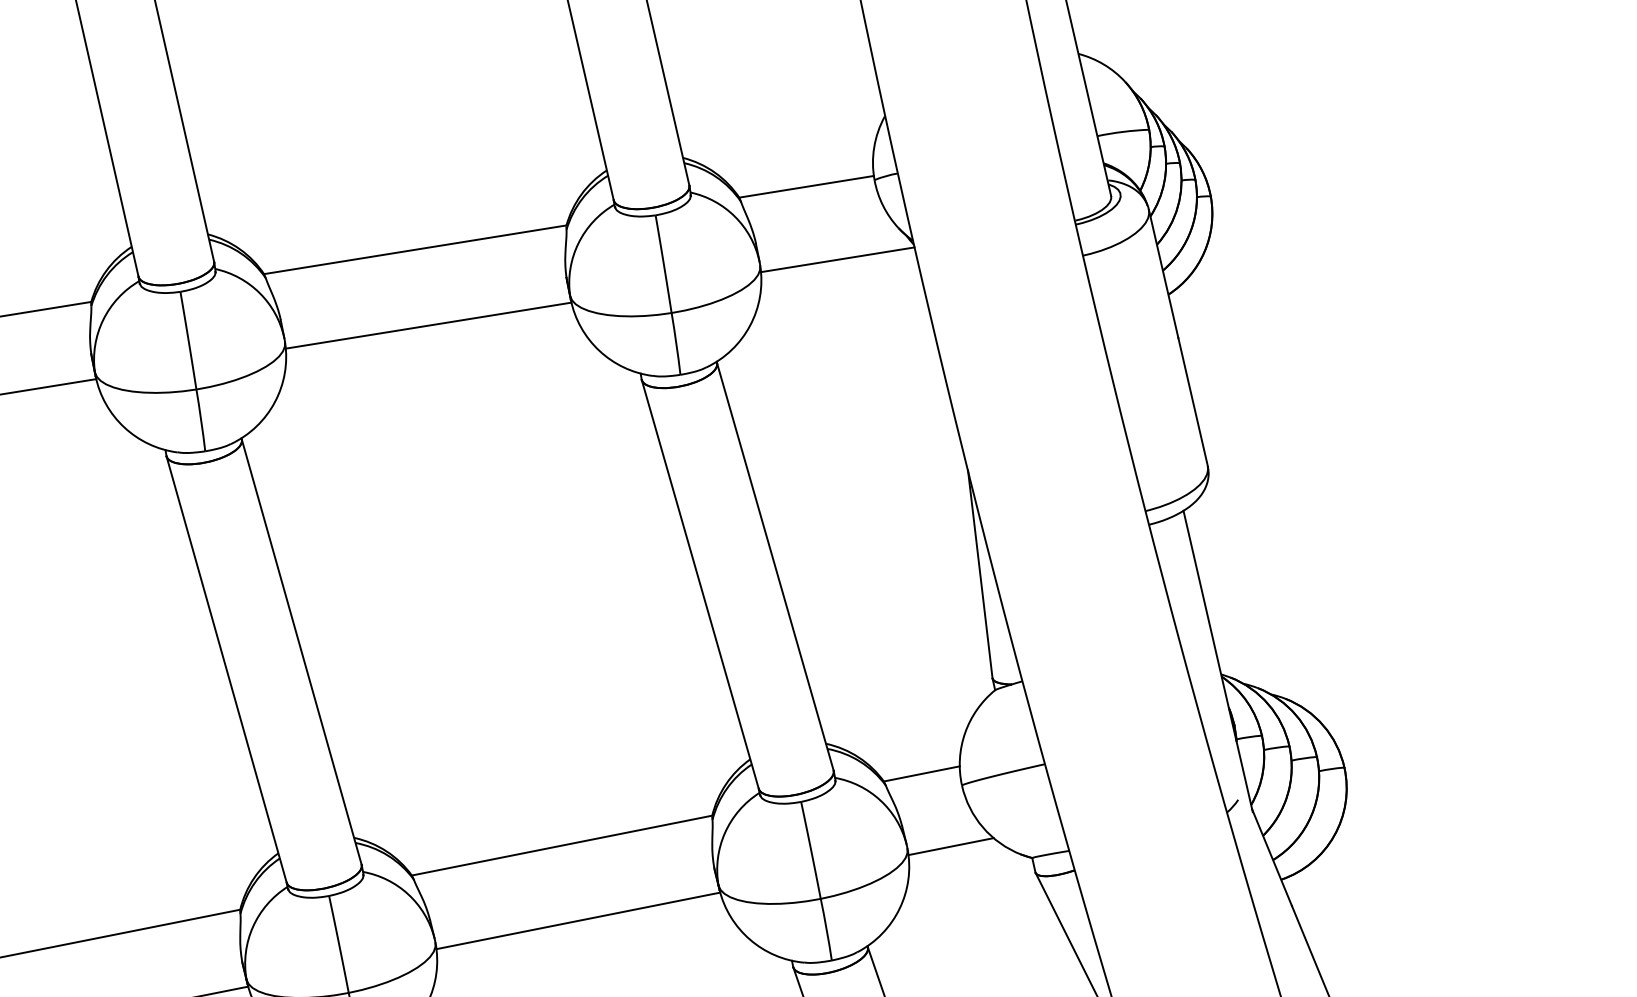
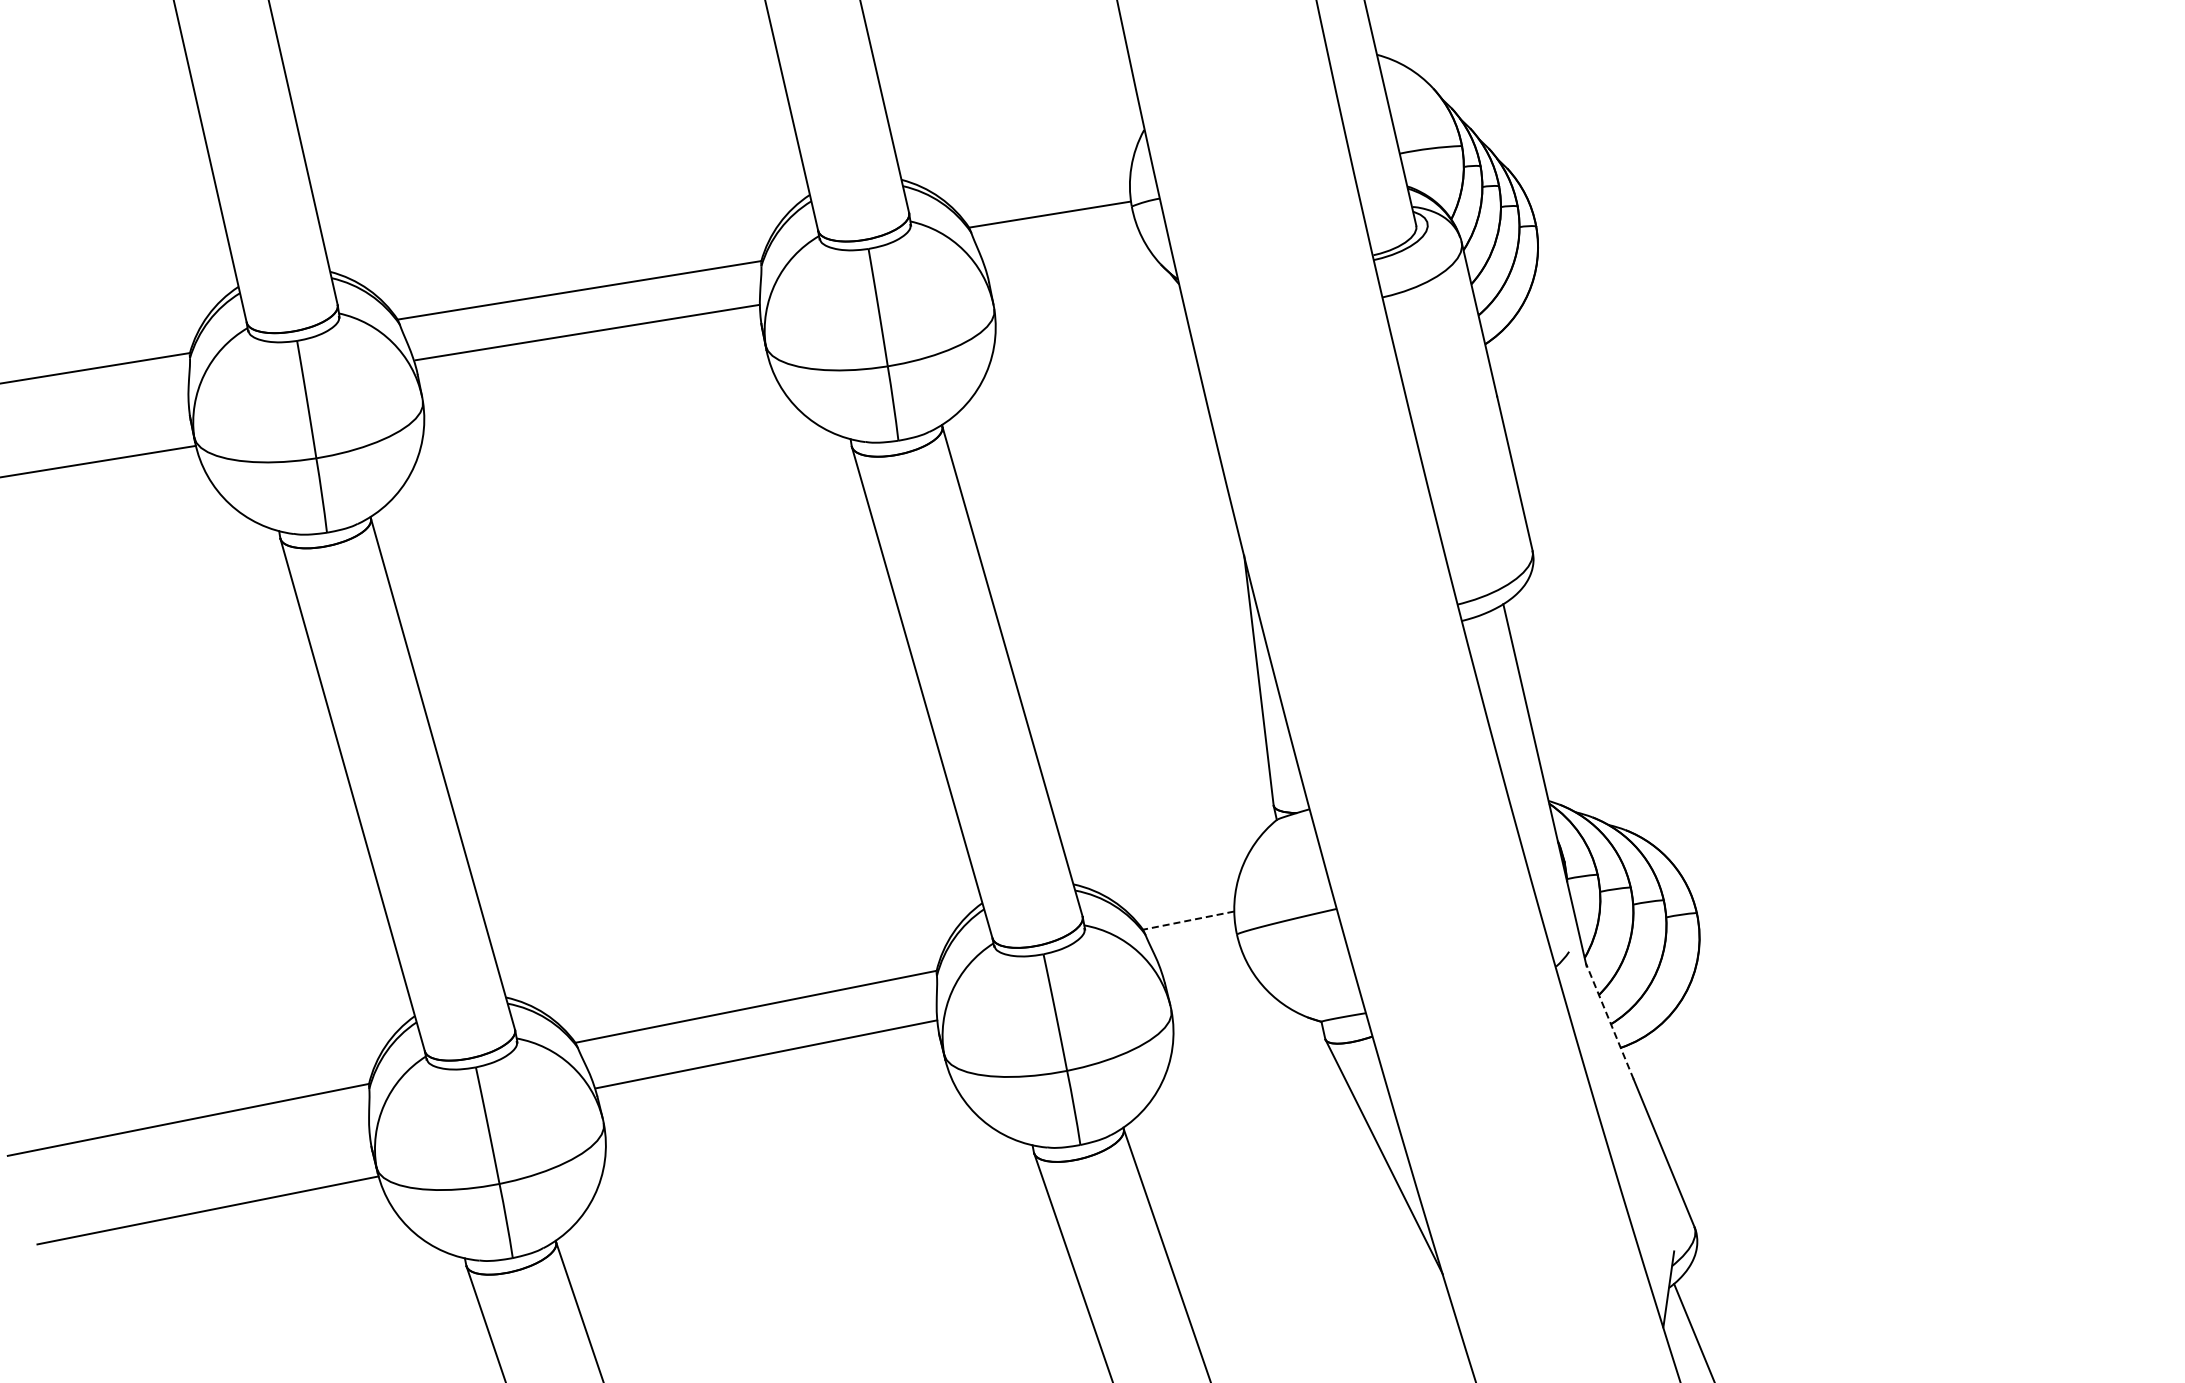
line: (837, 259) -> (1087, 302), removed
line: (428, 325) -> (587, 332), moved
line: (921, 773) -> (1188, 920), solid -> dashed
line: (950, 846) -> (1223, 1007), removed
line: (1271, 857) -> (1609, 1021), solid -> dashed
line: (578, 921) -> (766, 1054), moved

